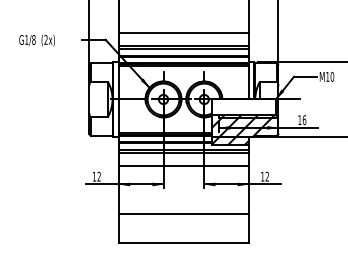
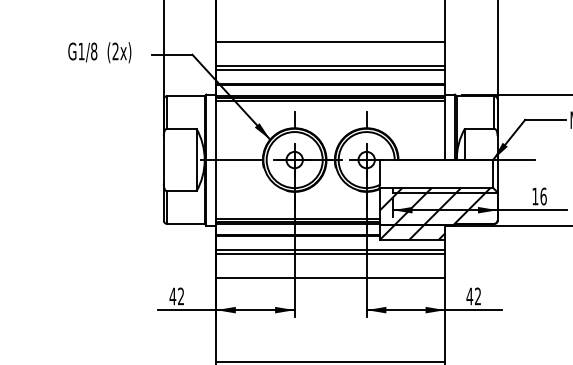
text: (36, 40) -> (98, 52), moved
text: (94, 176) -> (172, 296), 12 -> 42
text: (262, 176) -> (469, 296), 12 -> 42

